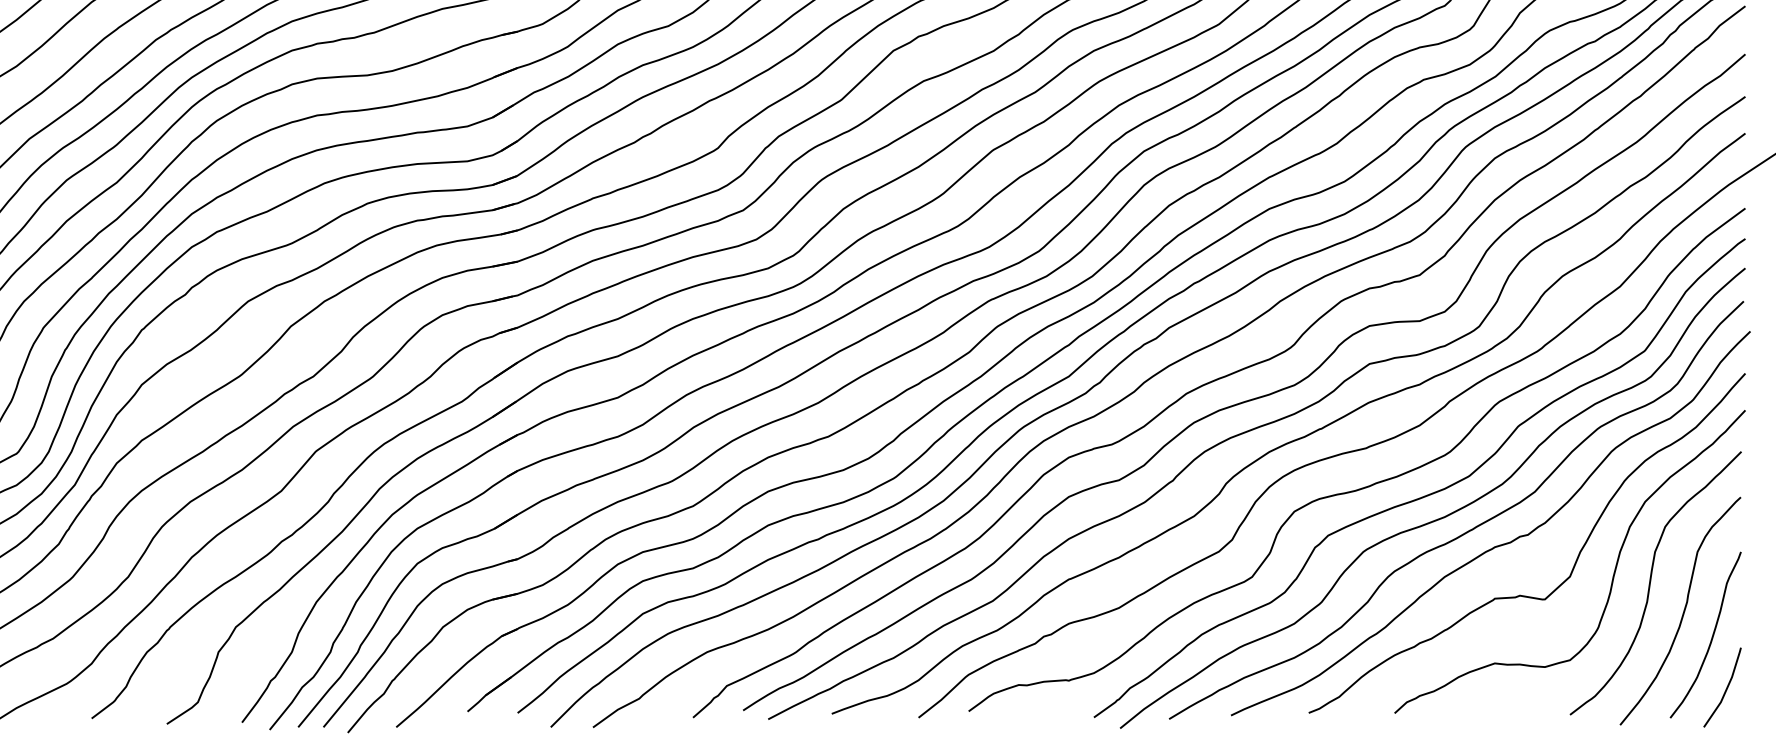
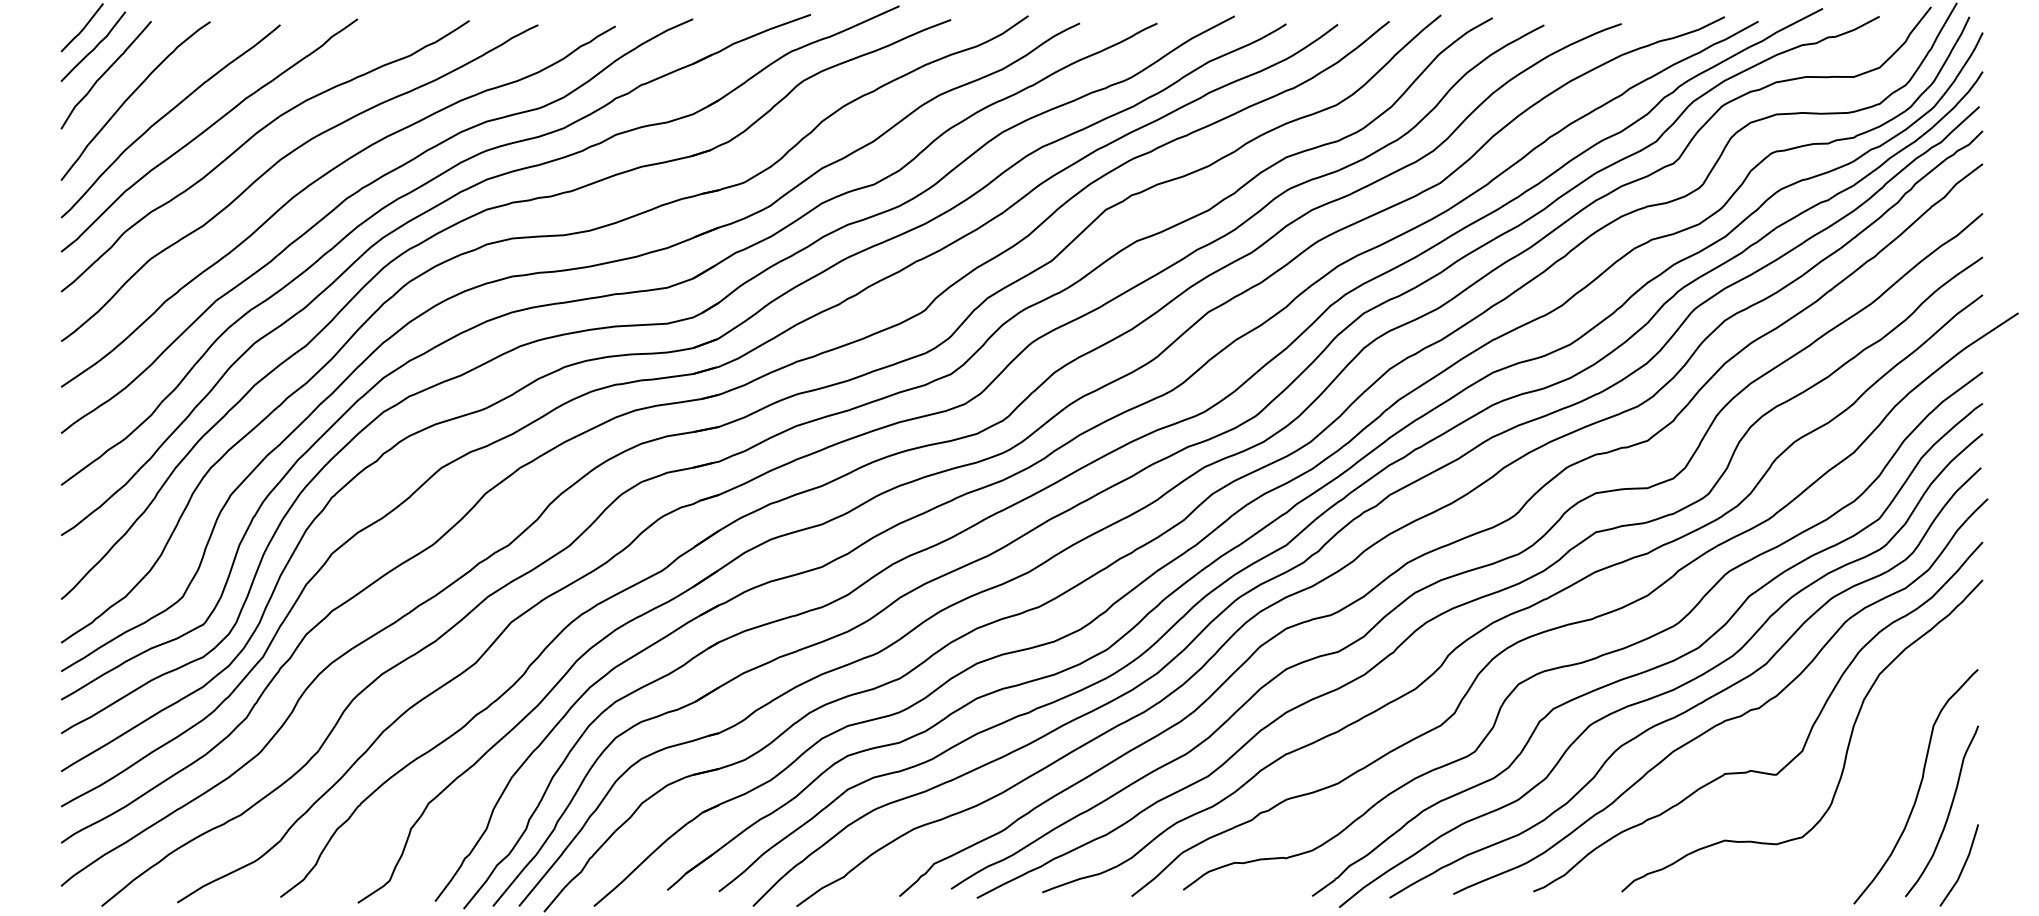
curve: (1650, 582) -> (1885, 757), removed

